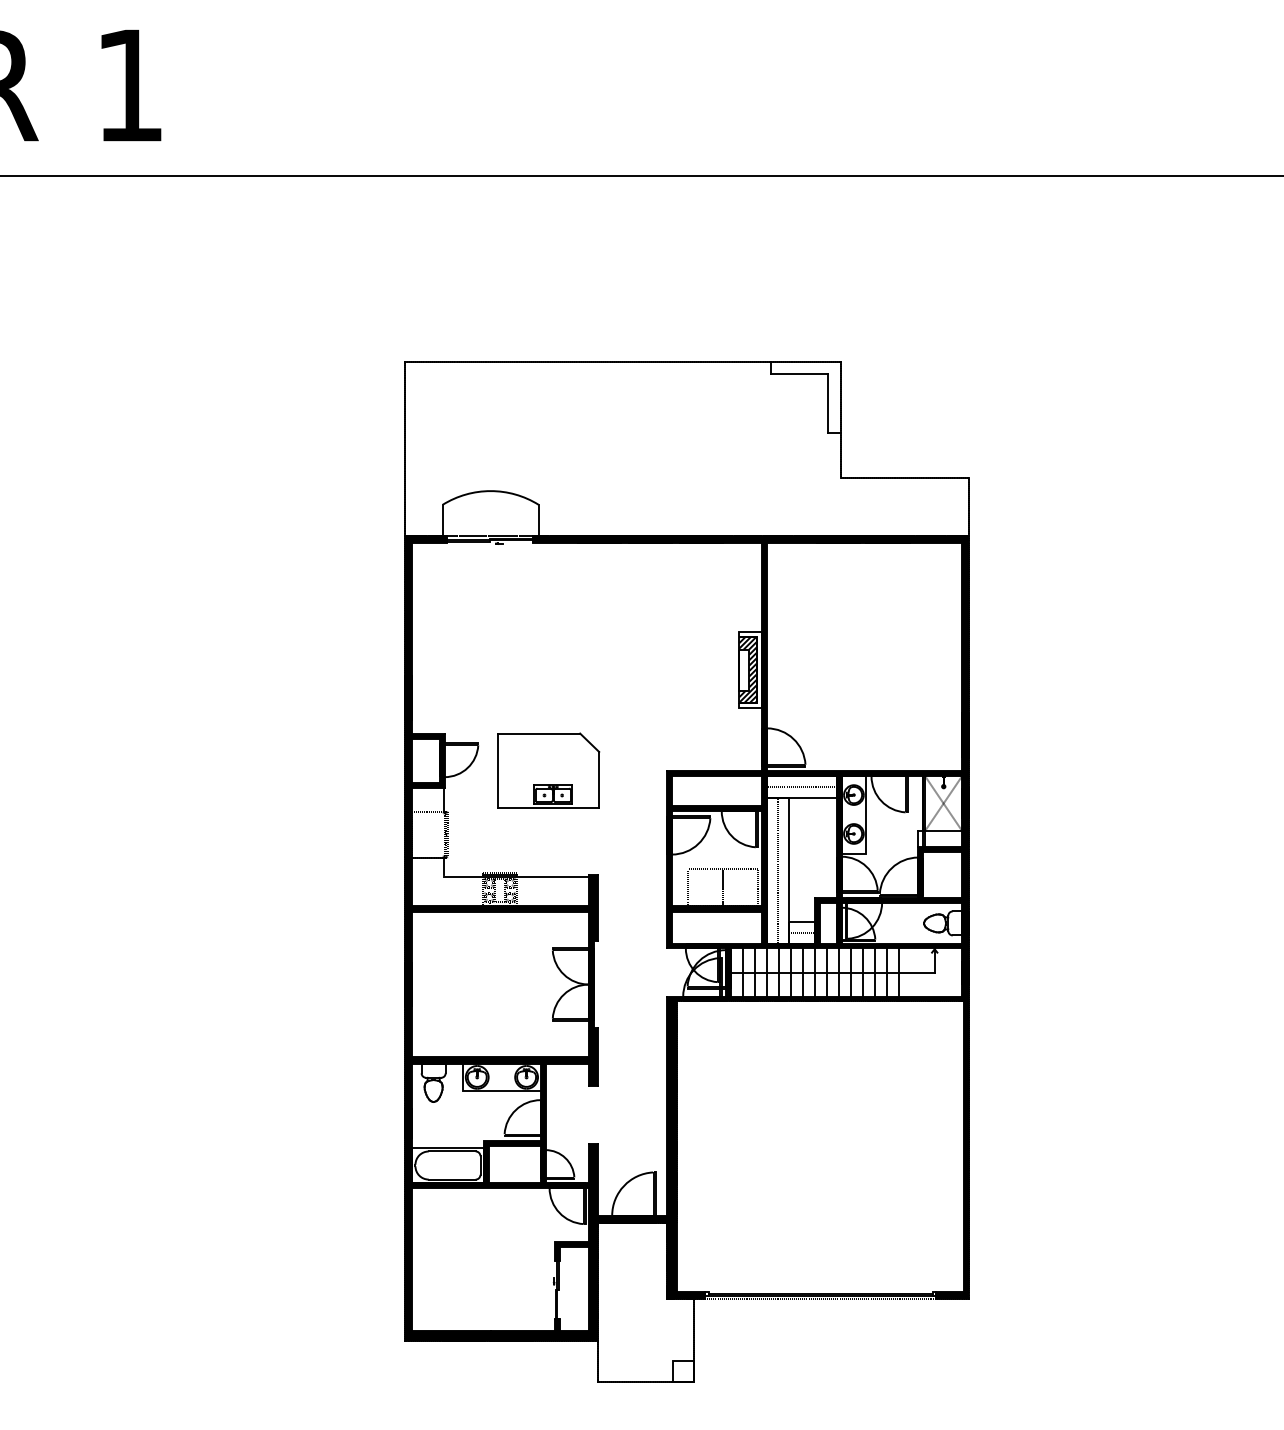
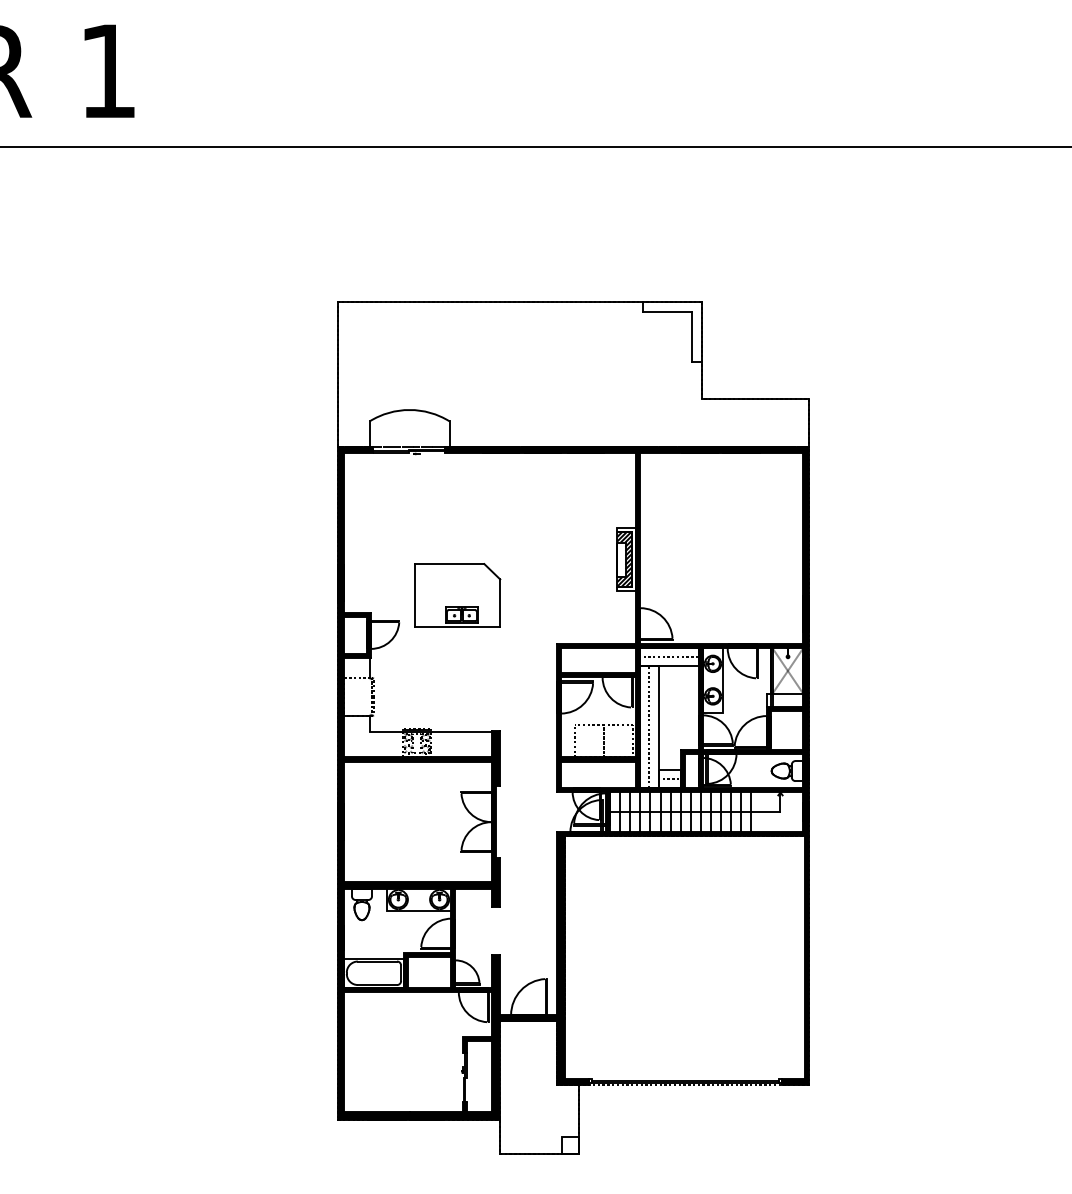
part: (548, 770) -> (457, 594), moved

